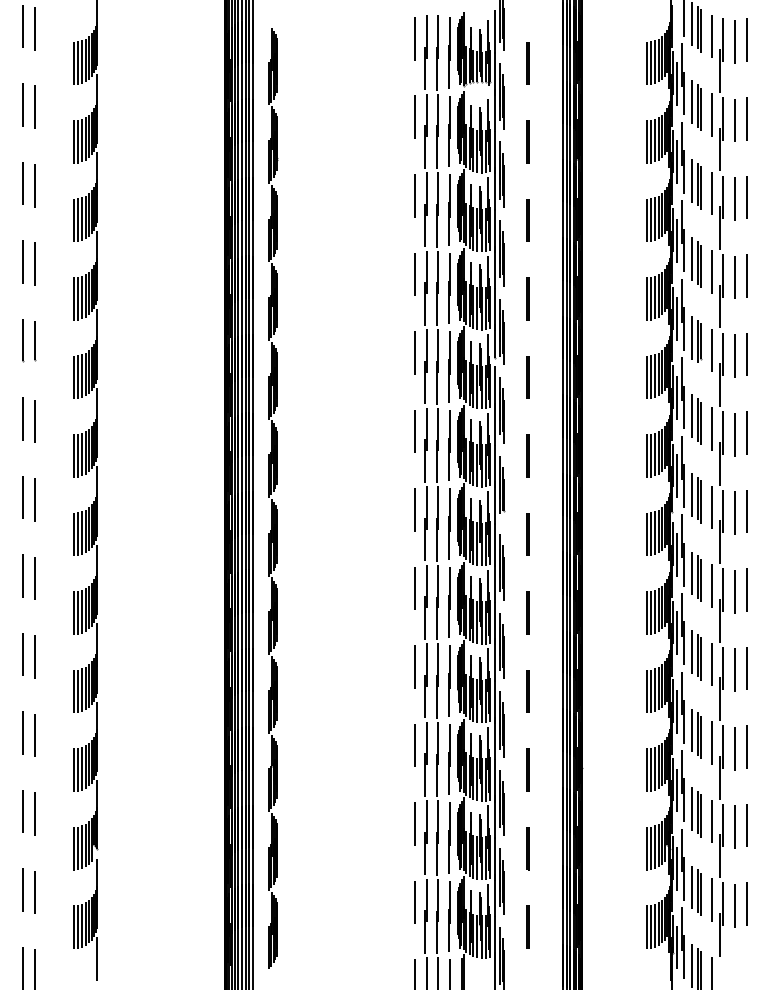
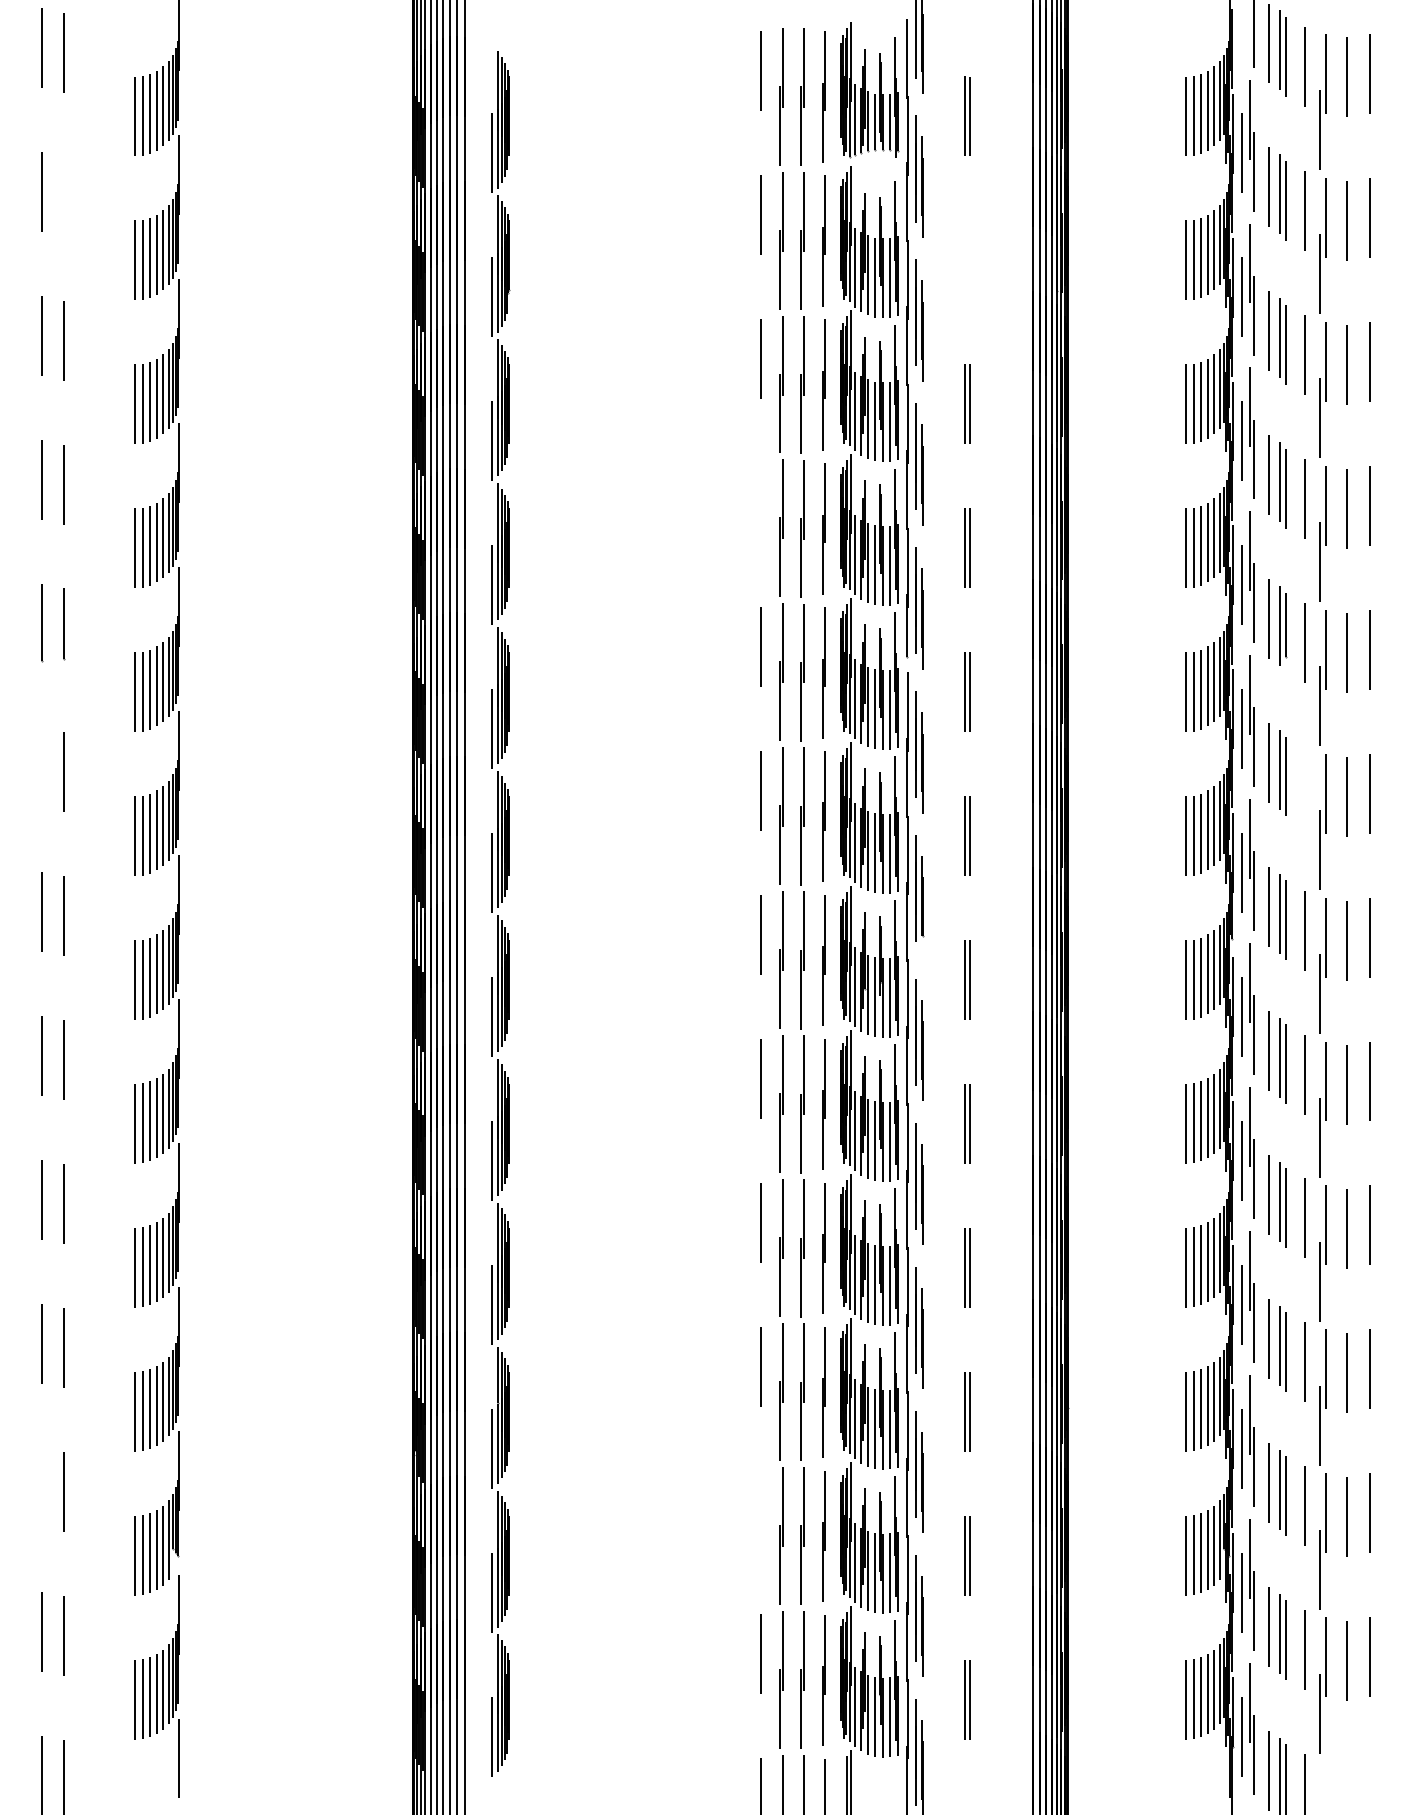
line: (35, 107) -> (65, 197), removed
line: (527, 141) -> (967, 259), removed
line: (415, 274) -> (761, 503), removed
line: (23, 418) -> (43, 767), removed
line: (711, 428) -> (1304, 785), removed
line: (23, 811) -> (43, 1487), removed
line: (415, 823) -> (761, 1509), removed

